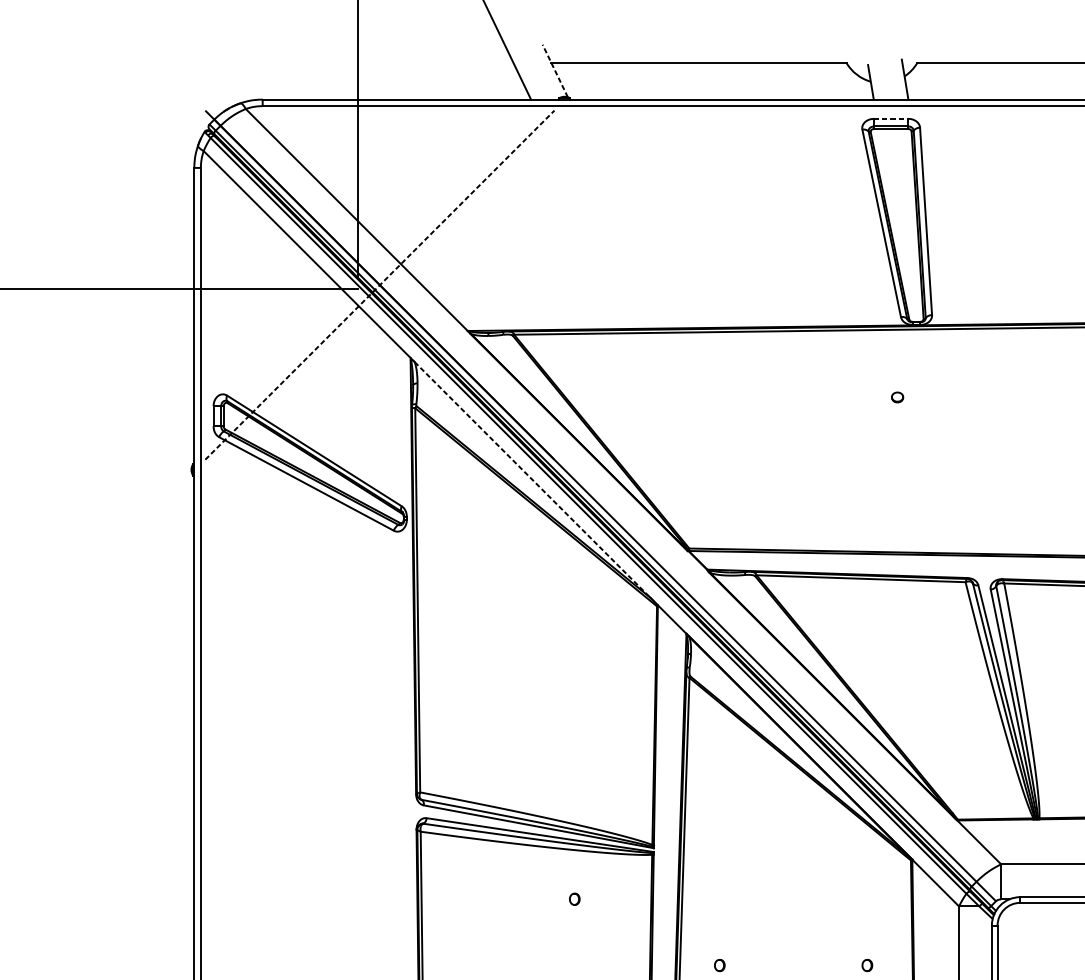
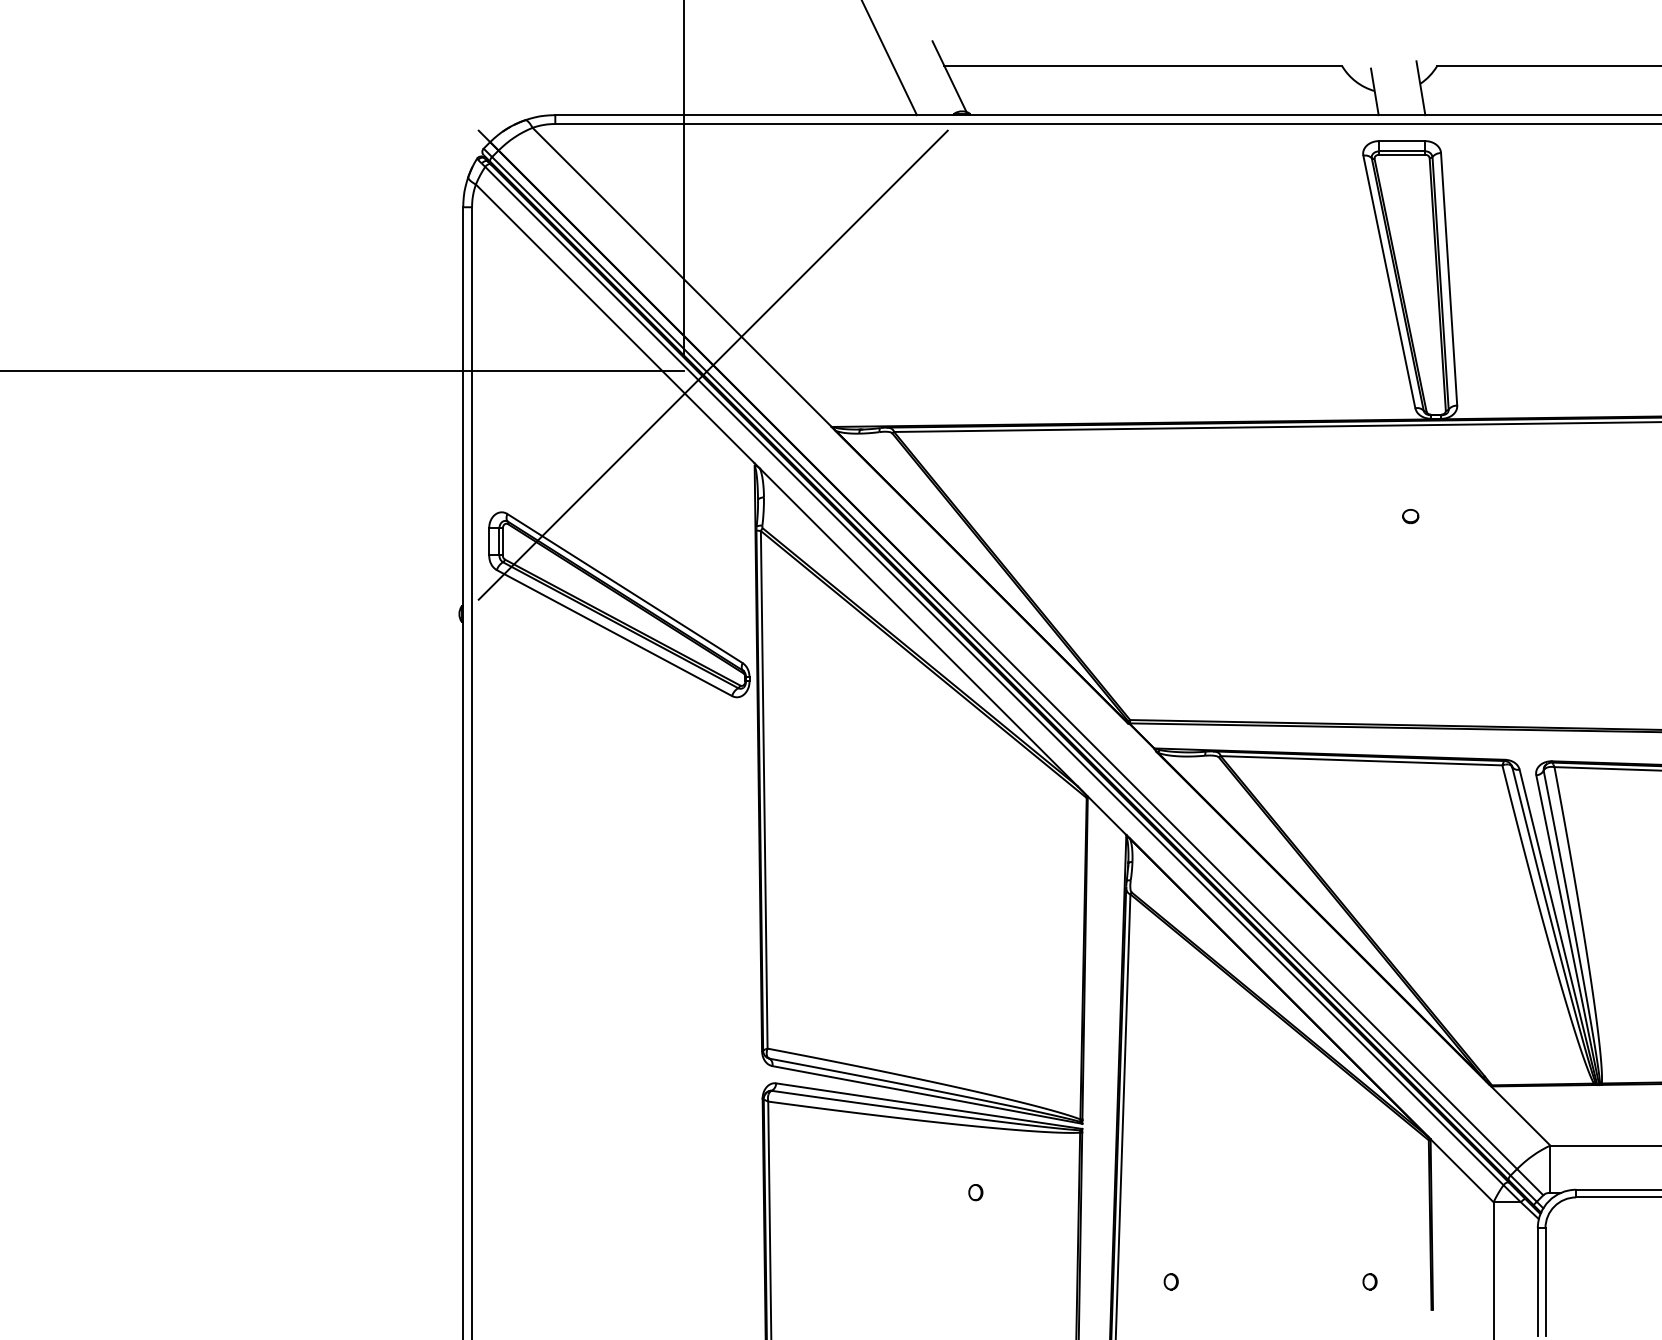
line: (555, 70) -> (949, 76), dashed -> solid
line: (891, 119) -> (1402, 141), dashed -> solid
line: (380, 285) -> (713, 365), dashed -> solid
line: (532, 479) -> (918, 627), dashed -> solid

